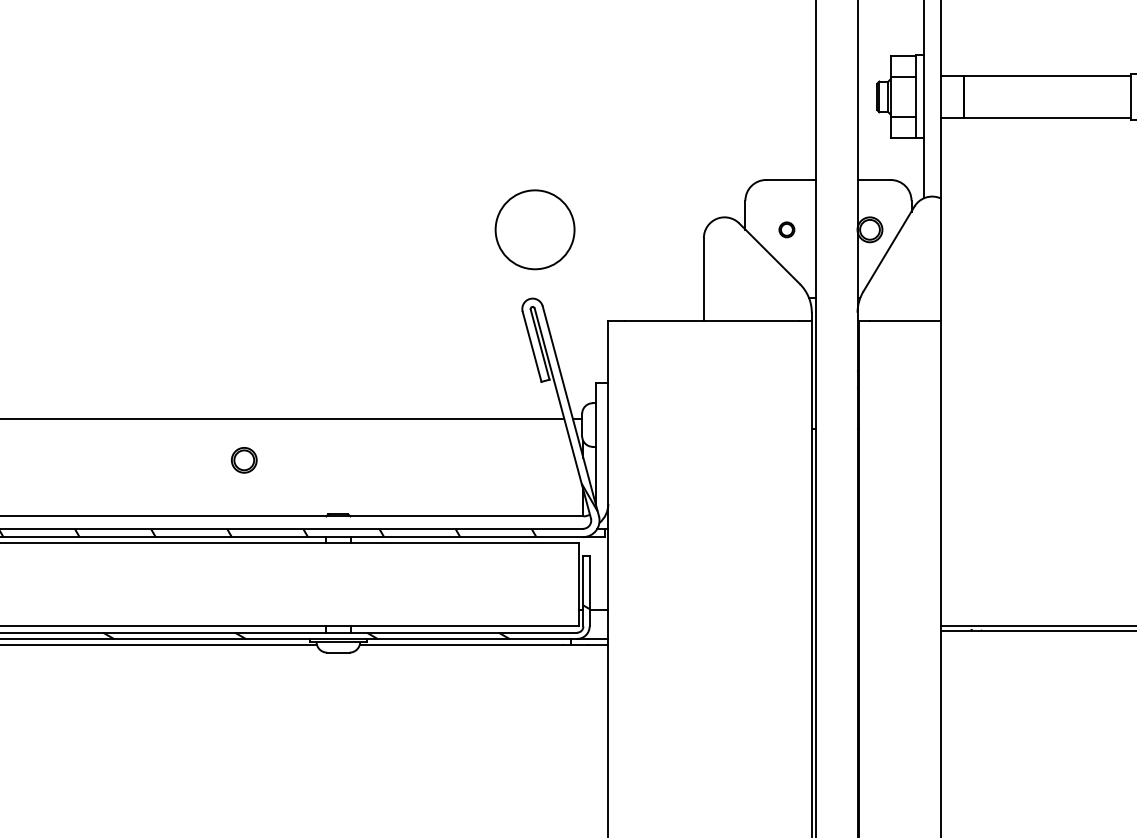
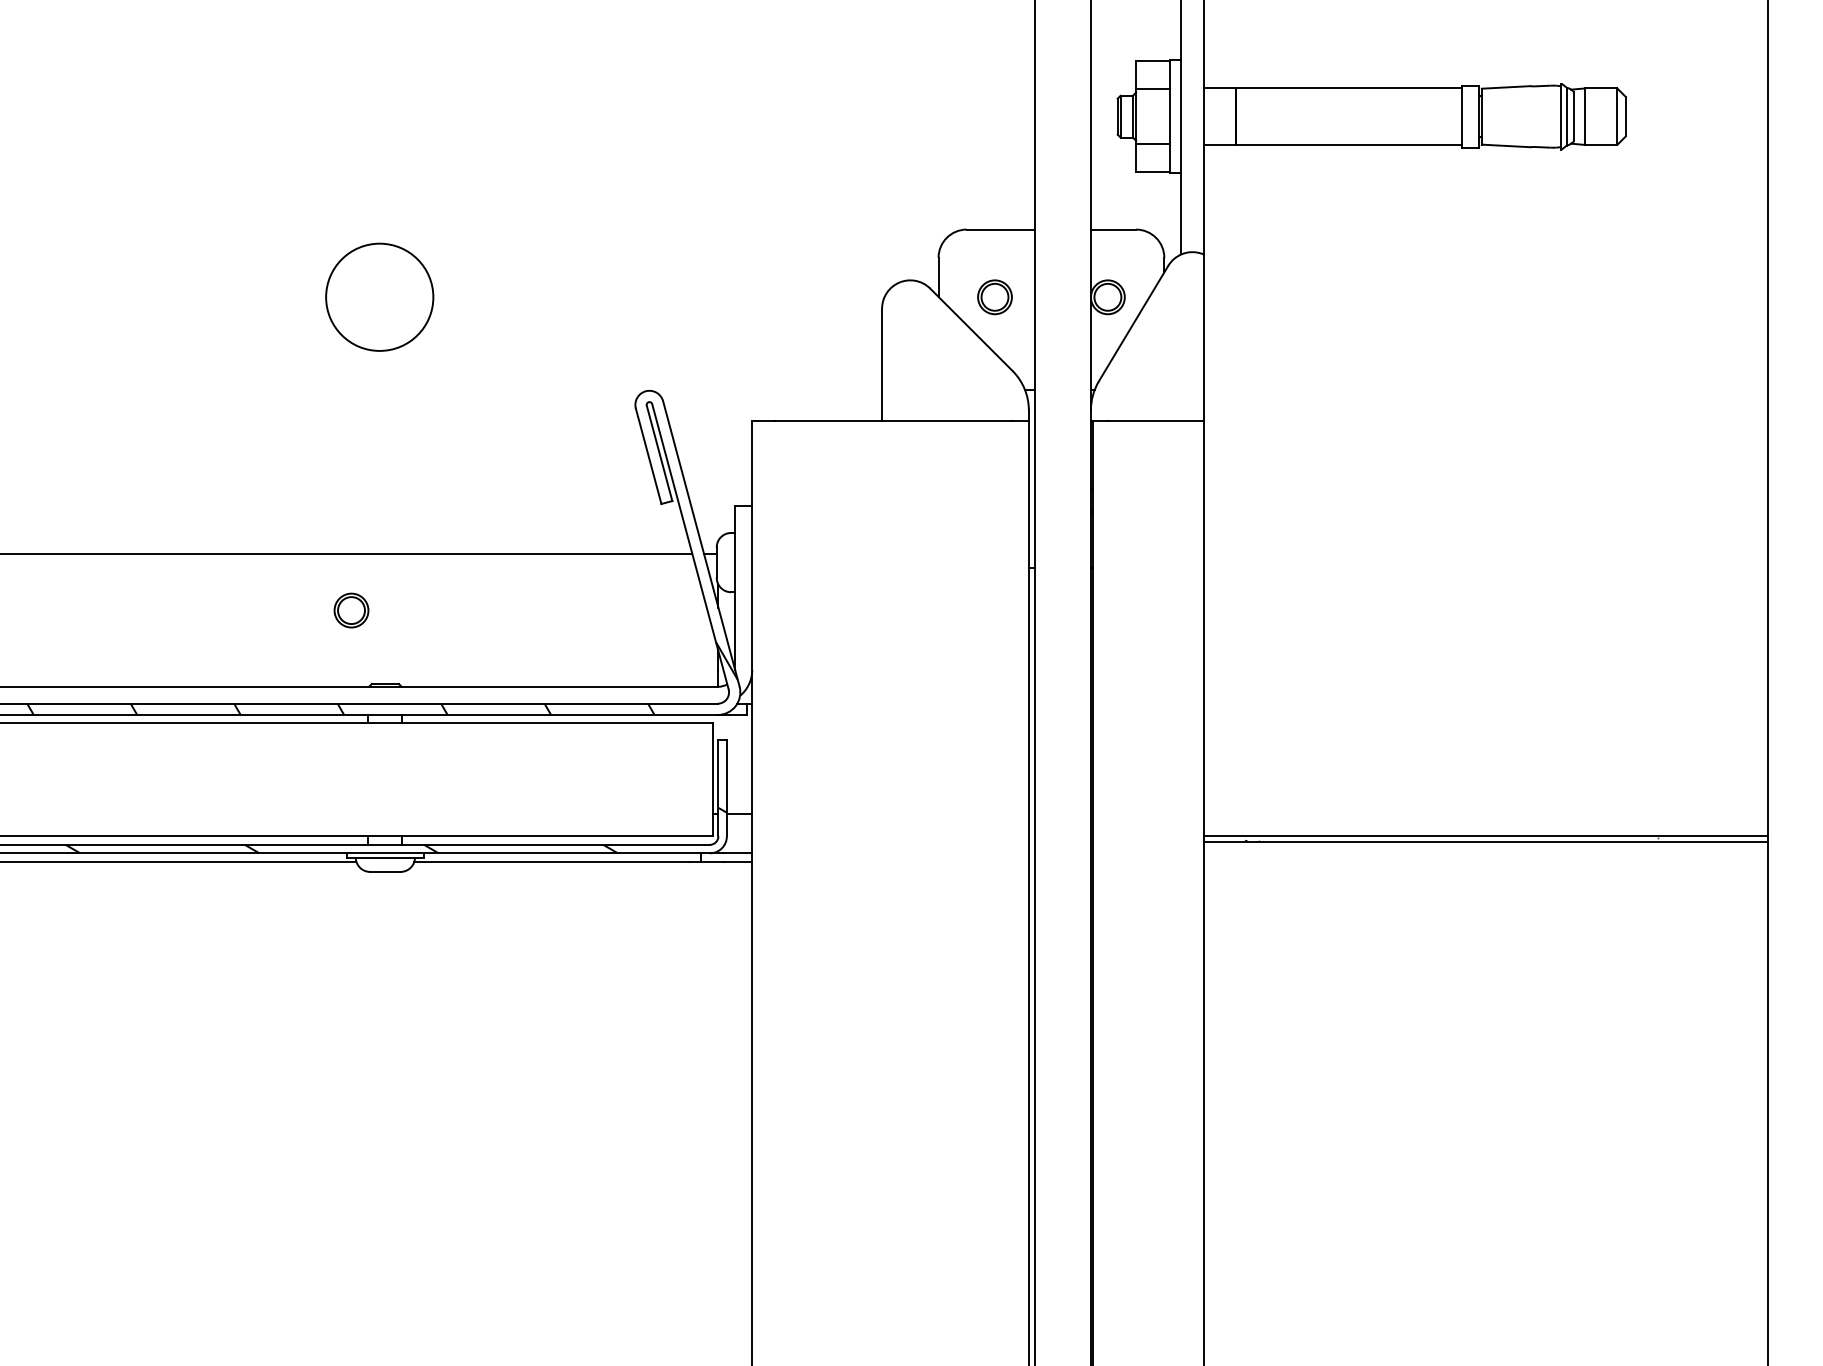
circle: (534, 229) -> (379, 296), moved
part: (786, 229) -> (994, 297), size x1.67
part: (244, 460) -> (351, 610), moved

